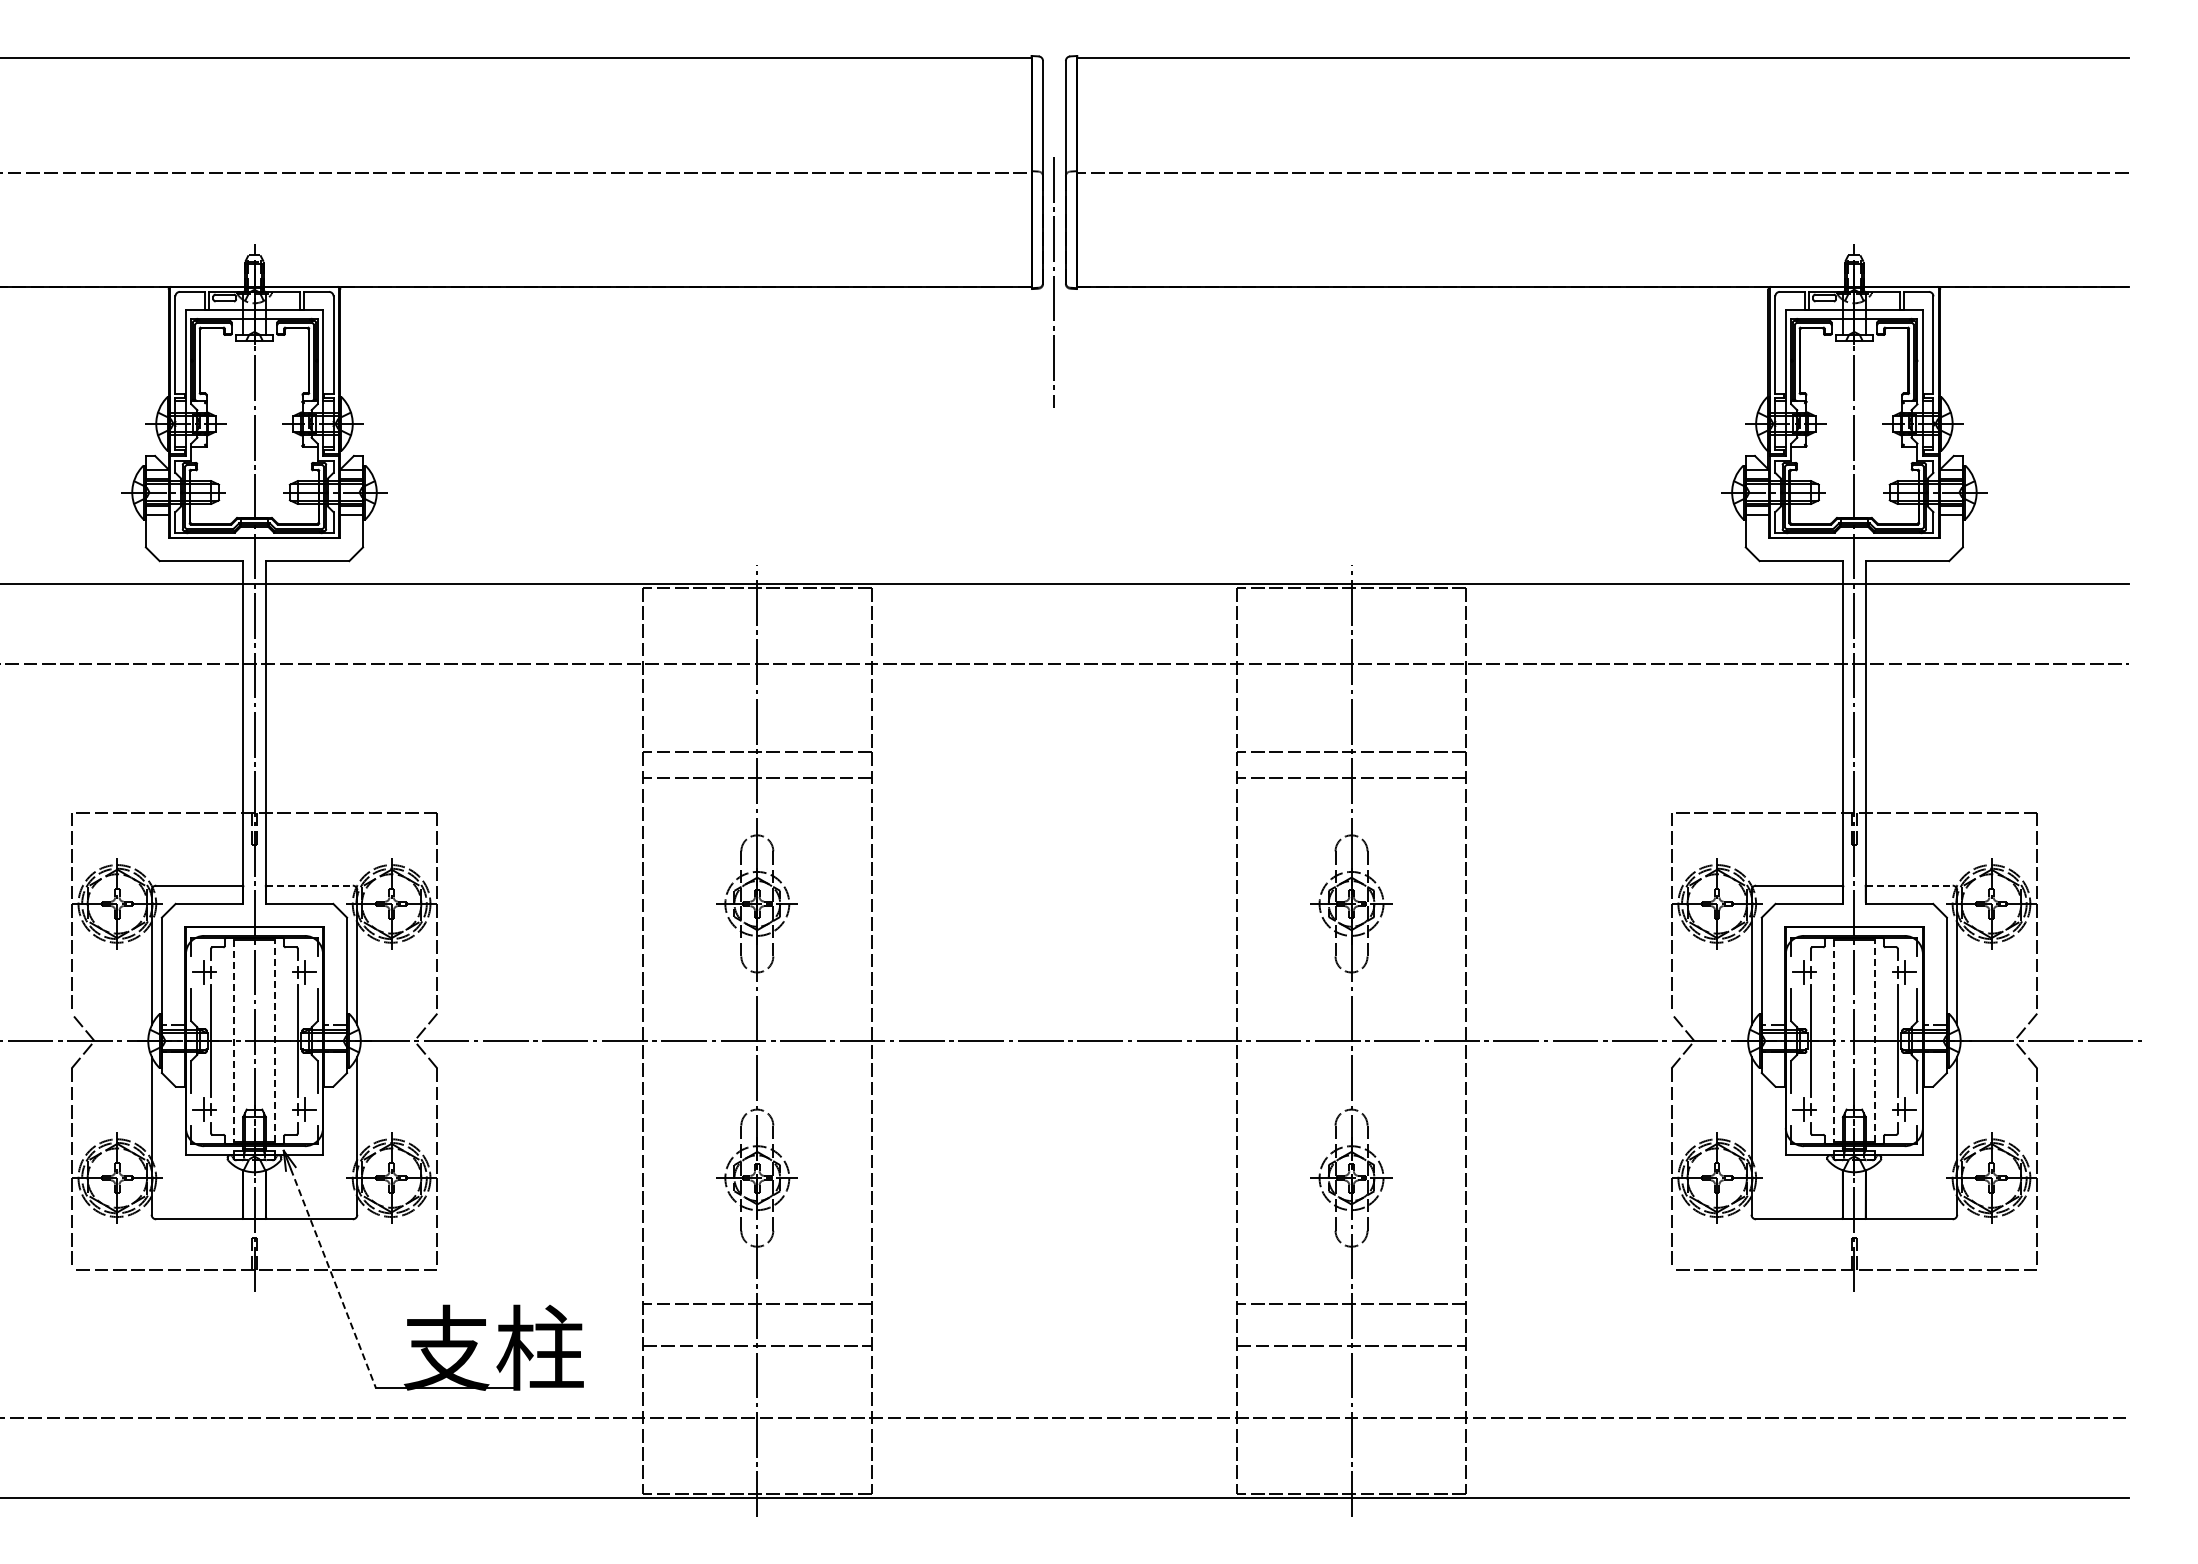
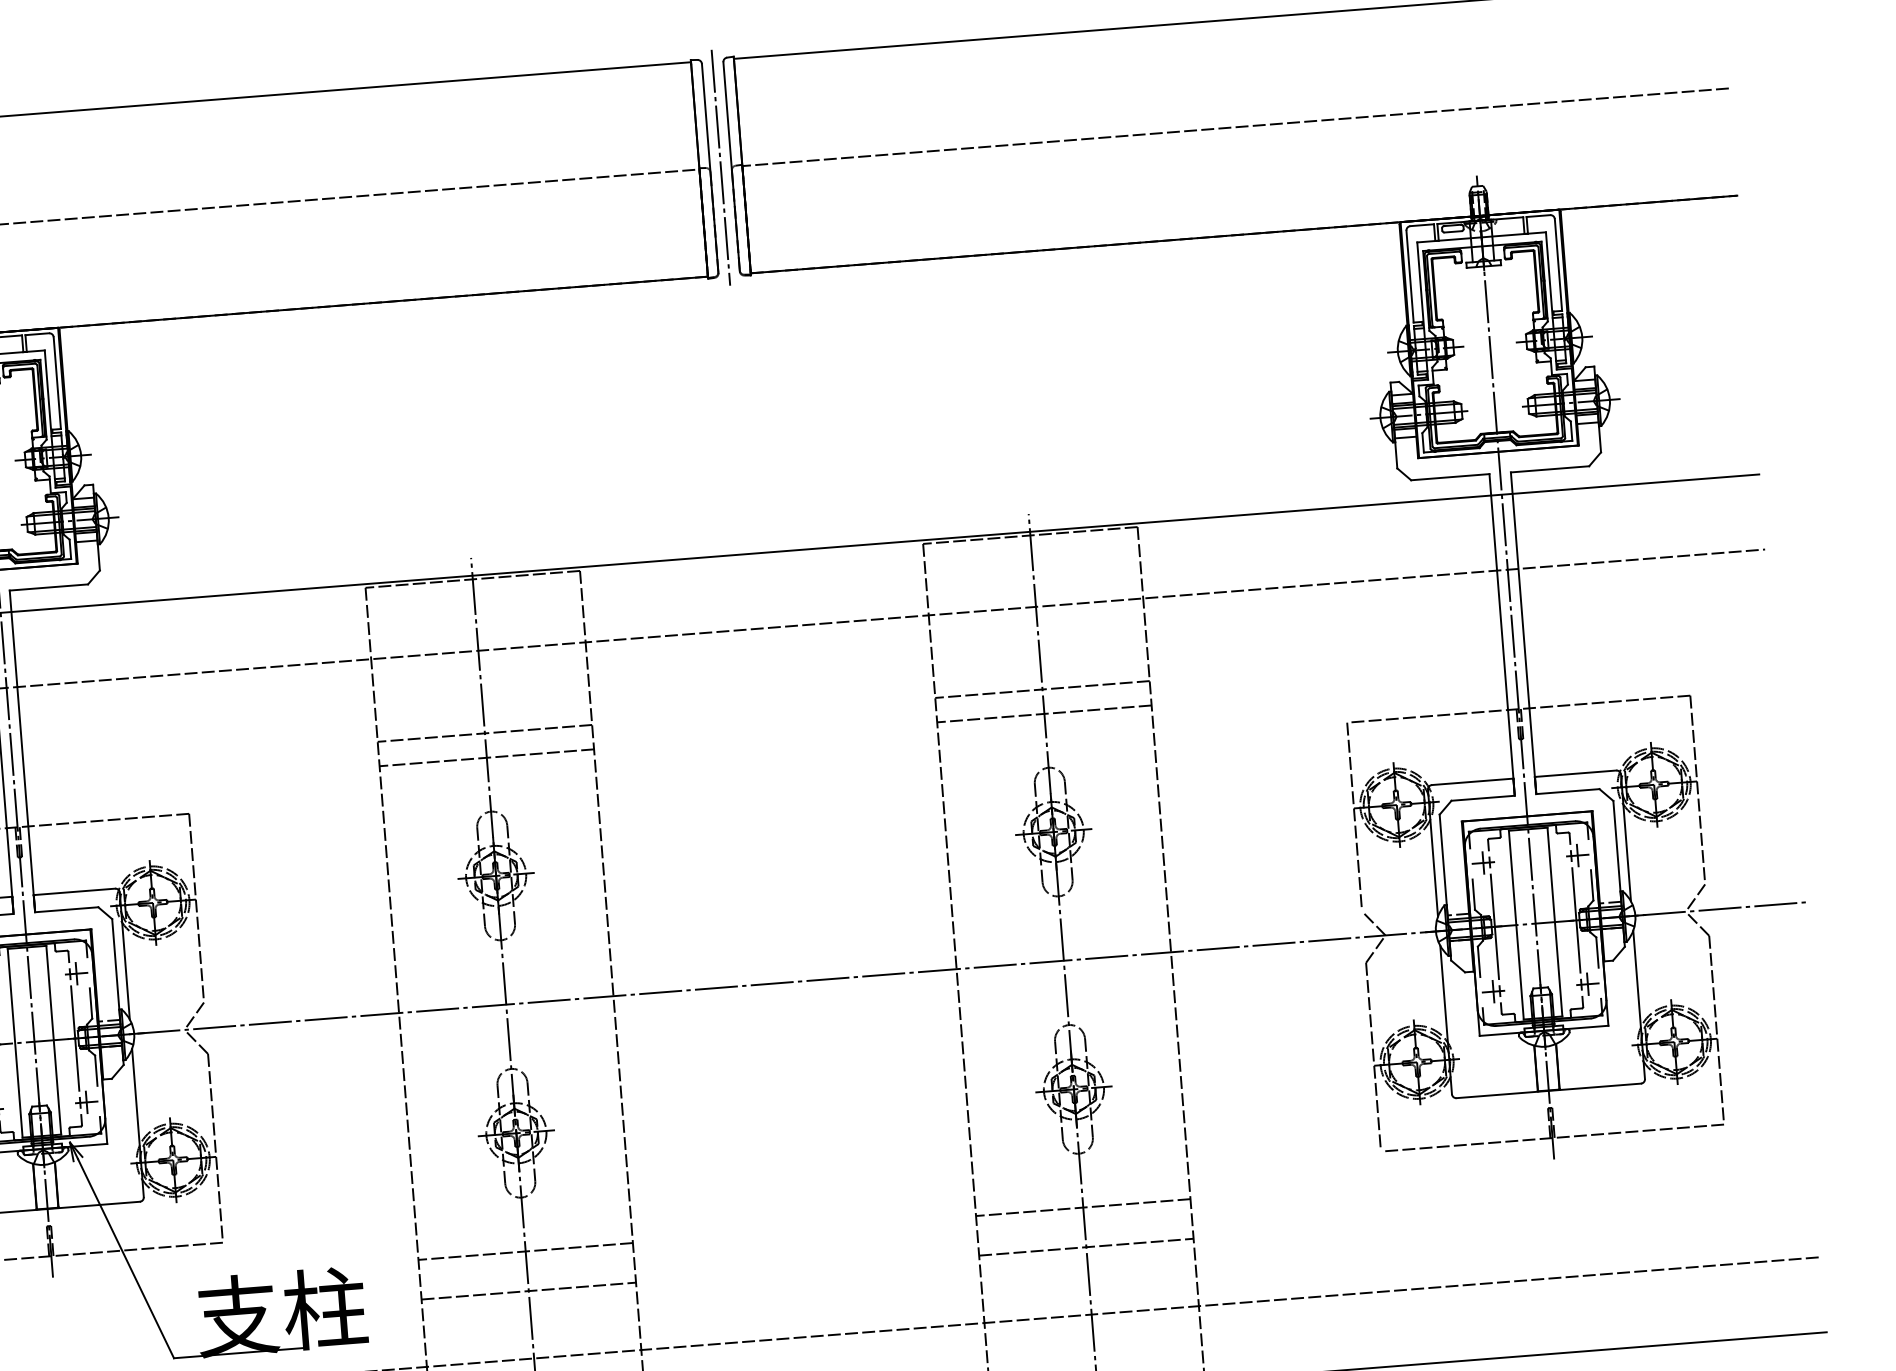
line: (1053, 282) -> (720, 167), moved
line: (309, 885) -> (74, 891), dashed -> solid
line: (1909, 885) -> (1575, 773), dashed -> solid
line: (233, 1041) -> (14, 1043), dashed -> solid
line: (275, 1041) -> (54, 1040), dashed -> solid
line: (1833, 1041) -> (1516, 925), dashed -> solid
line: (1874, 1041) -> (1554, 922), dashed -> solid
line: (333, 1278) -> (126, 1258), dashed -> solid

